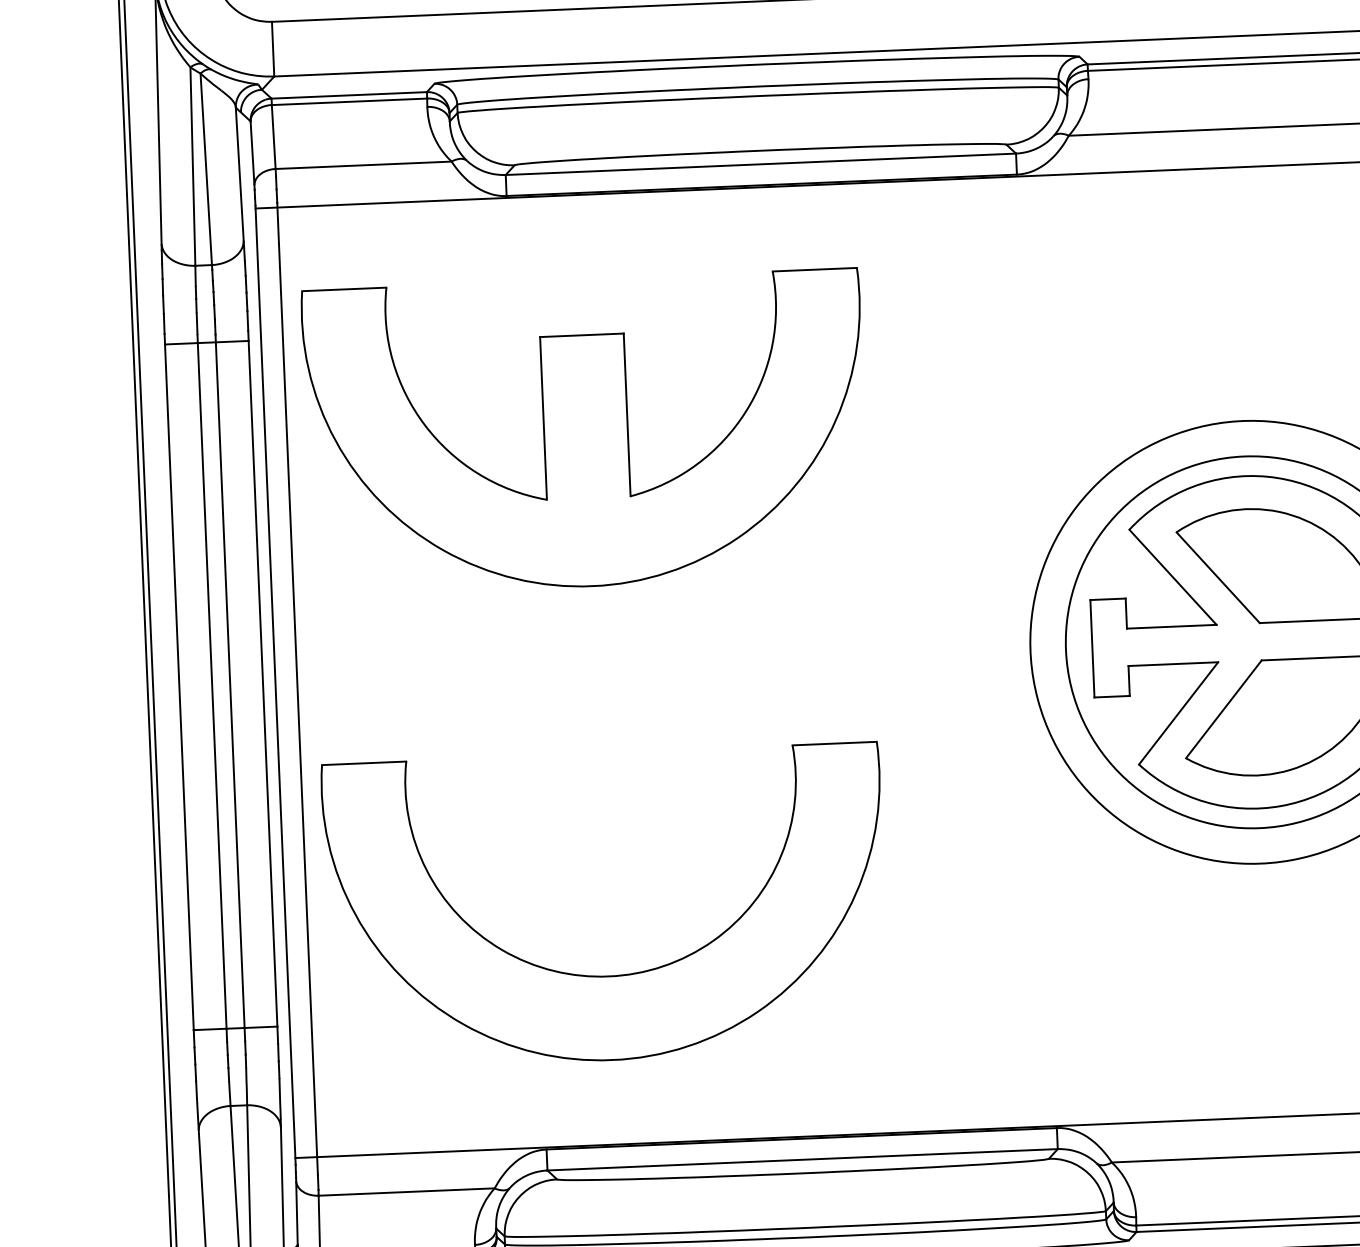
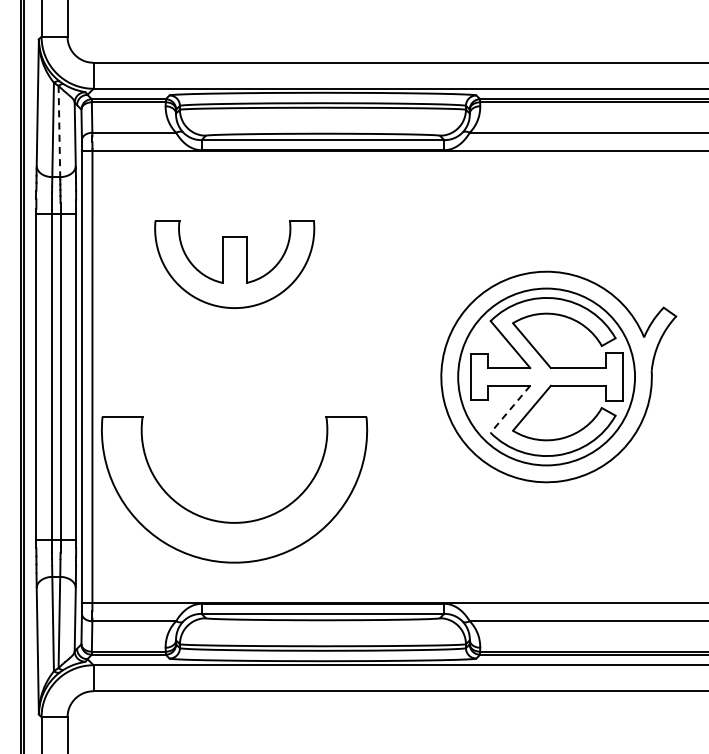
line: (206, 169) -> (59, 131), solid -> dashed
part: (585, 433) -> (234, 264), size x0.6
line: (1178, 713) -> (510, 409), solid -> dashed

